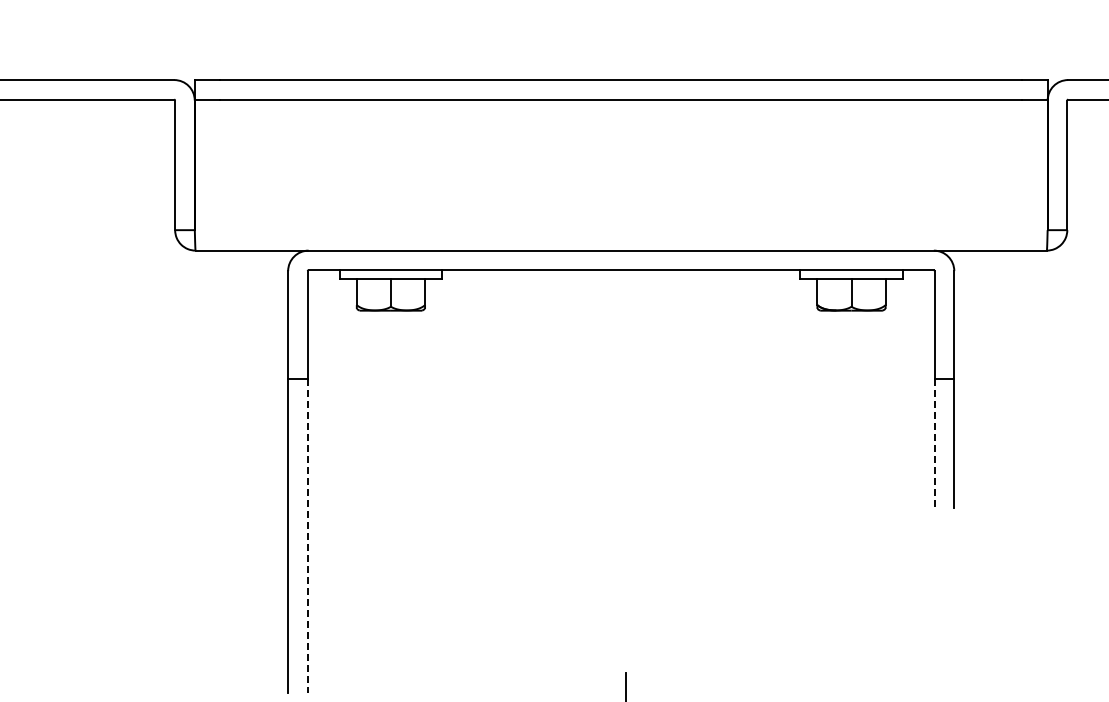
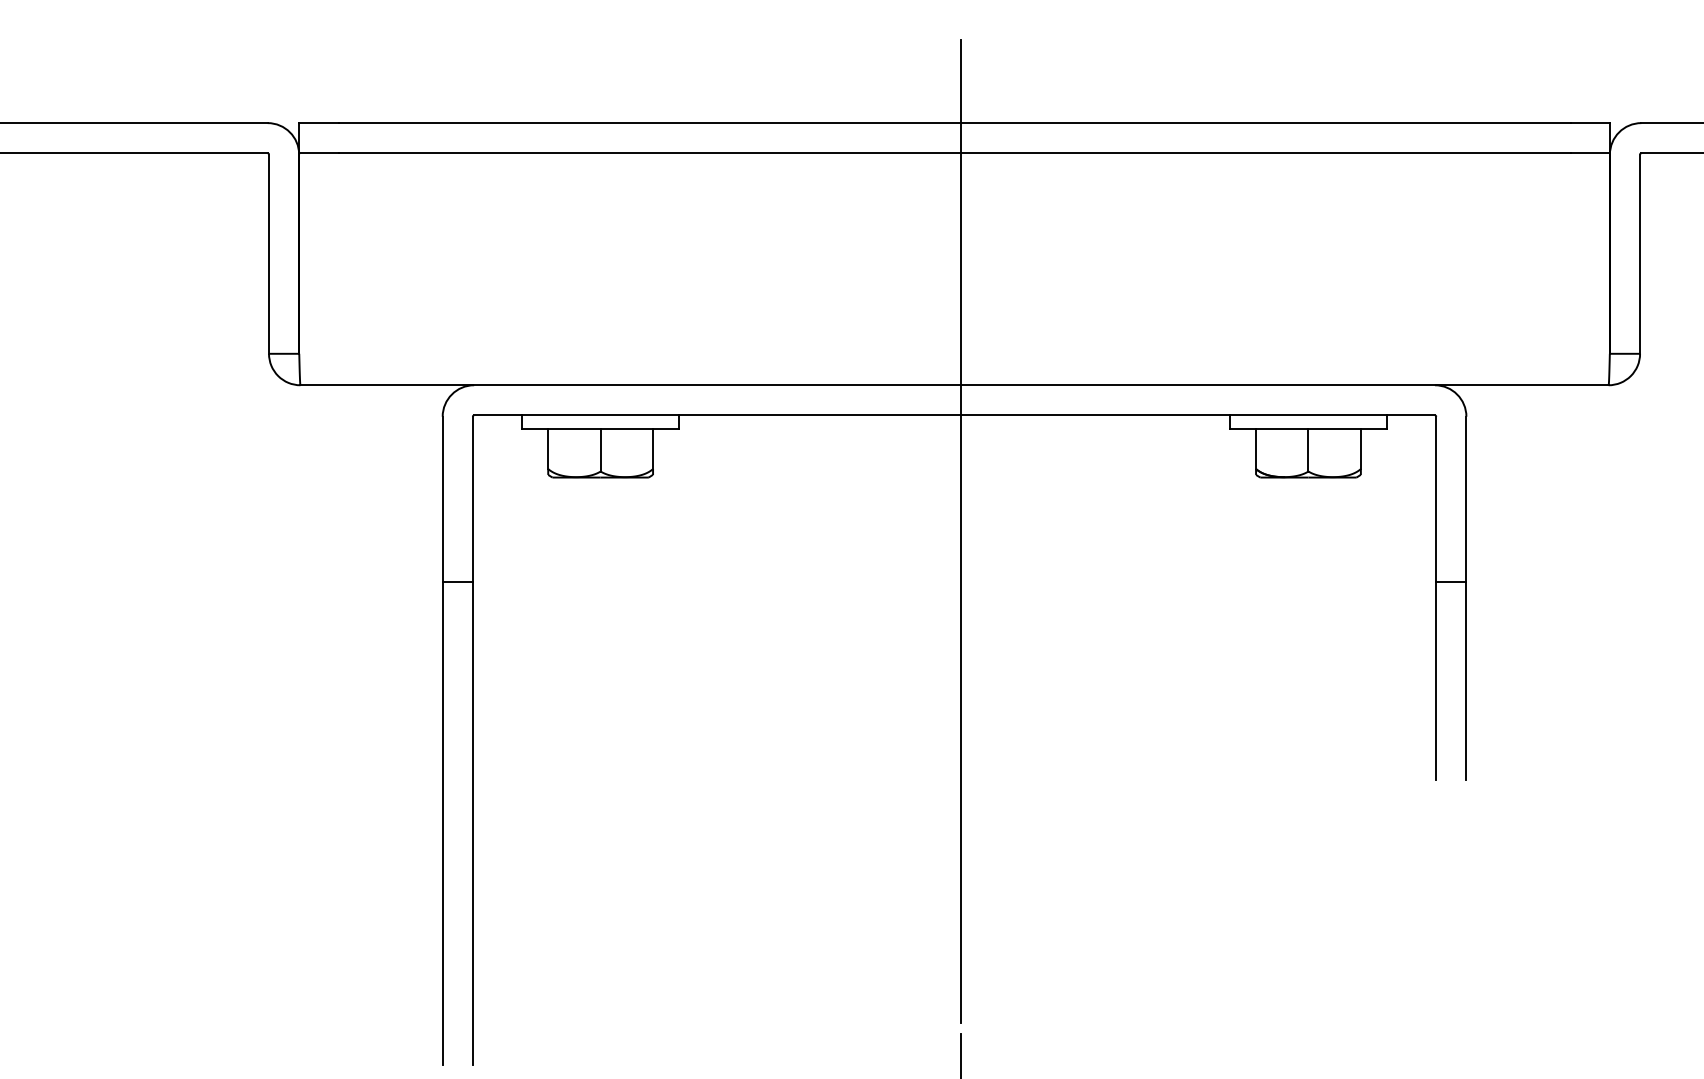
line: (625, 345) -> (961, 531), added
line: (934, 443) -> (1435, 681), dashed -> solid
line: (307, 536) -> (472, 824), dashed -> solid

